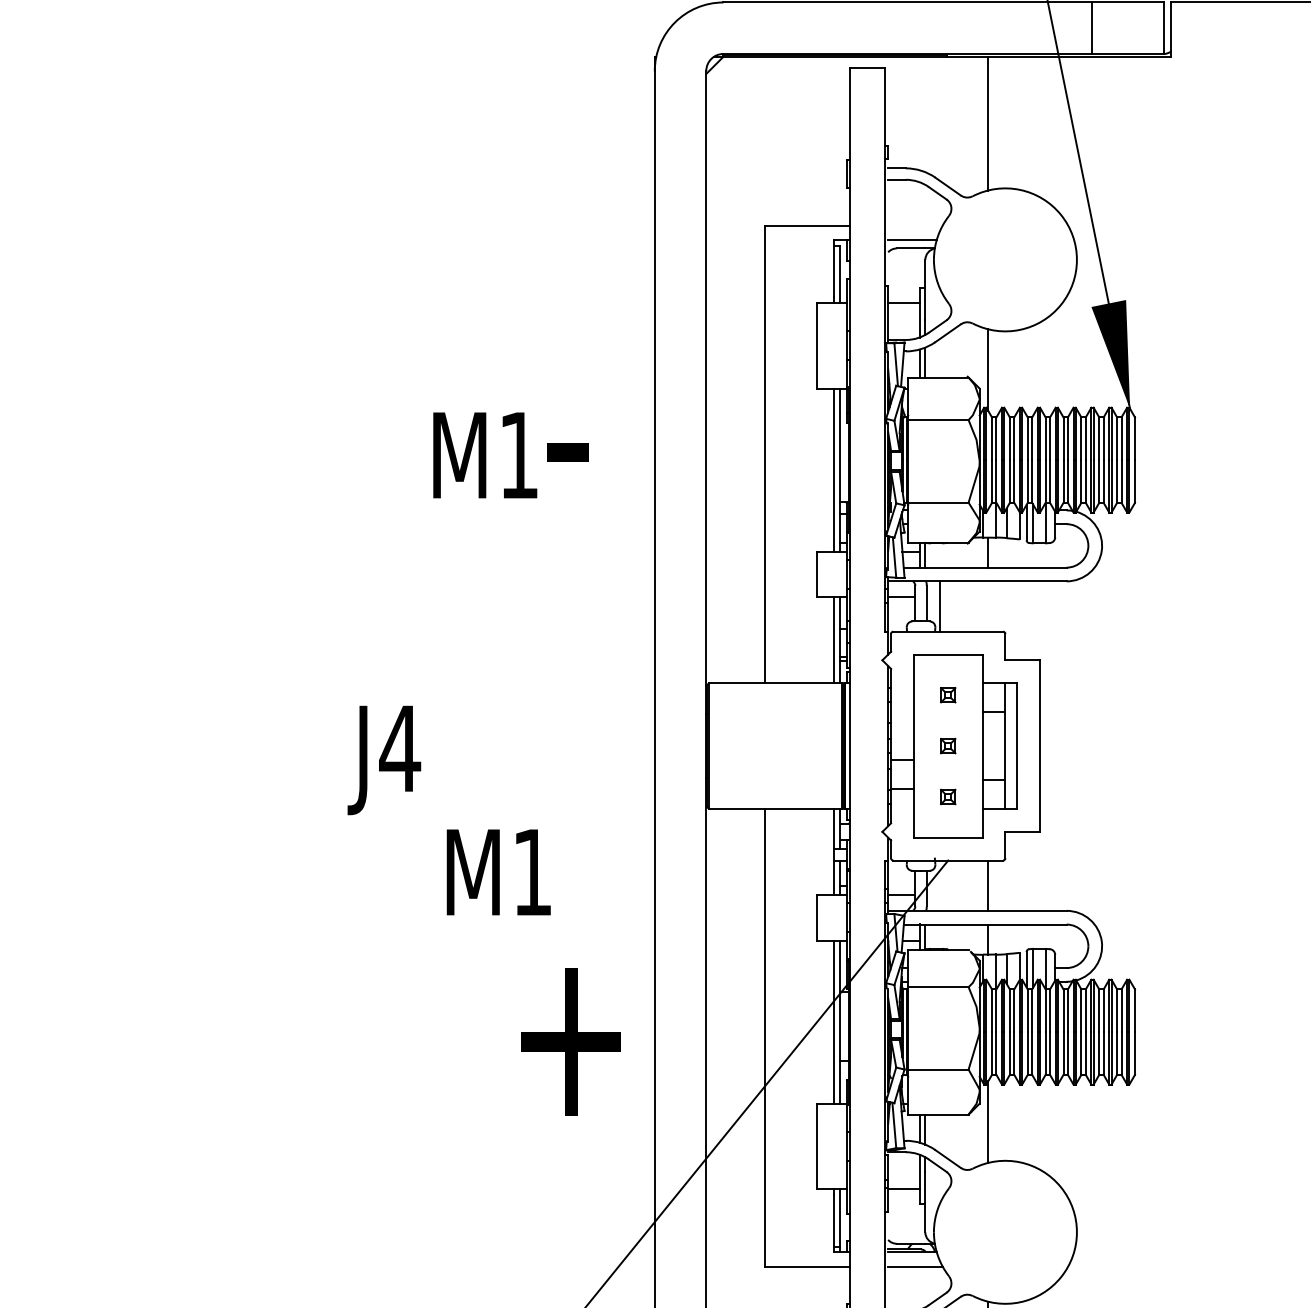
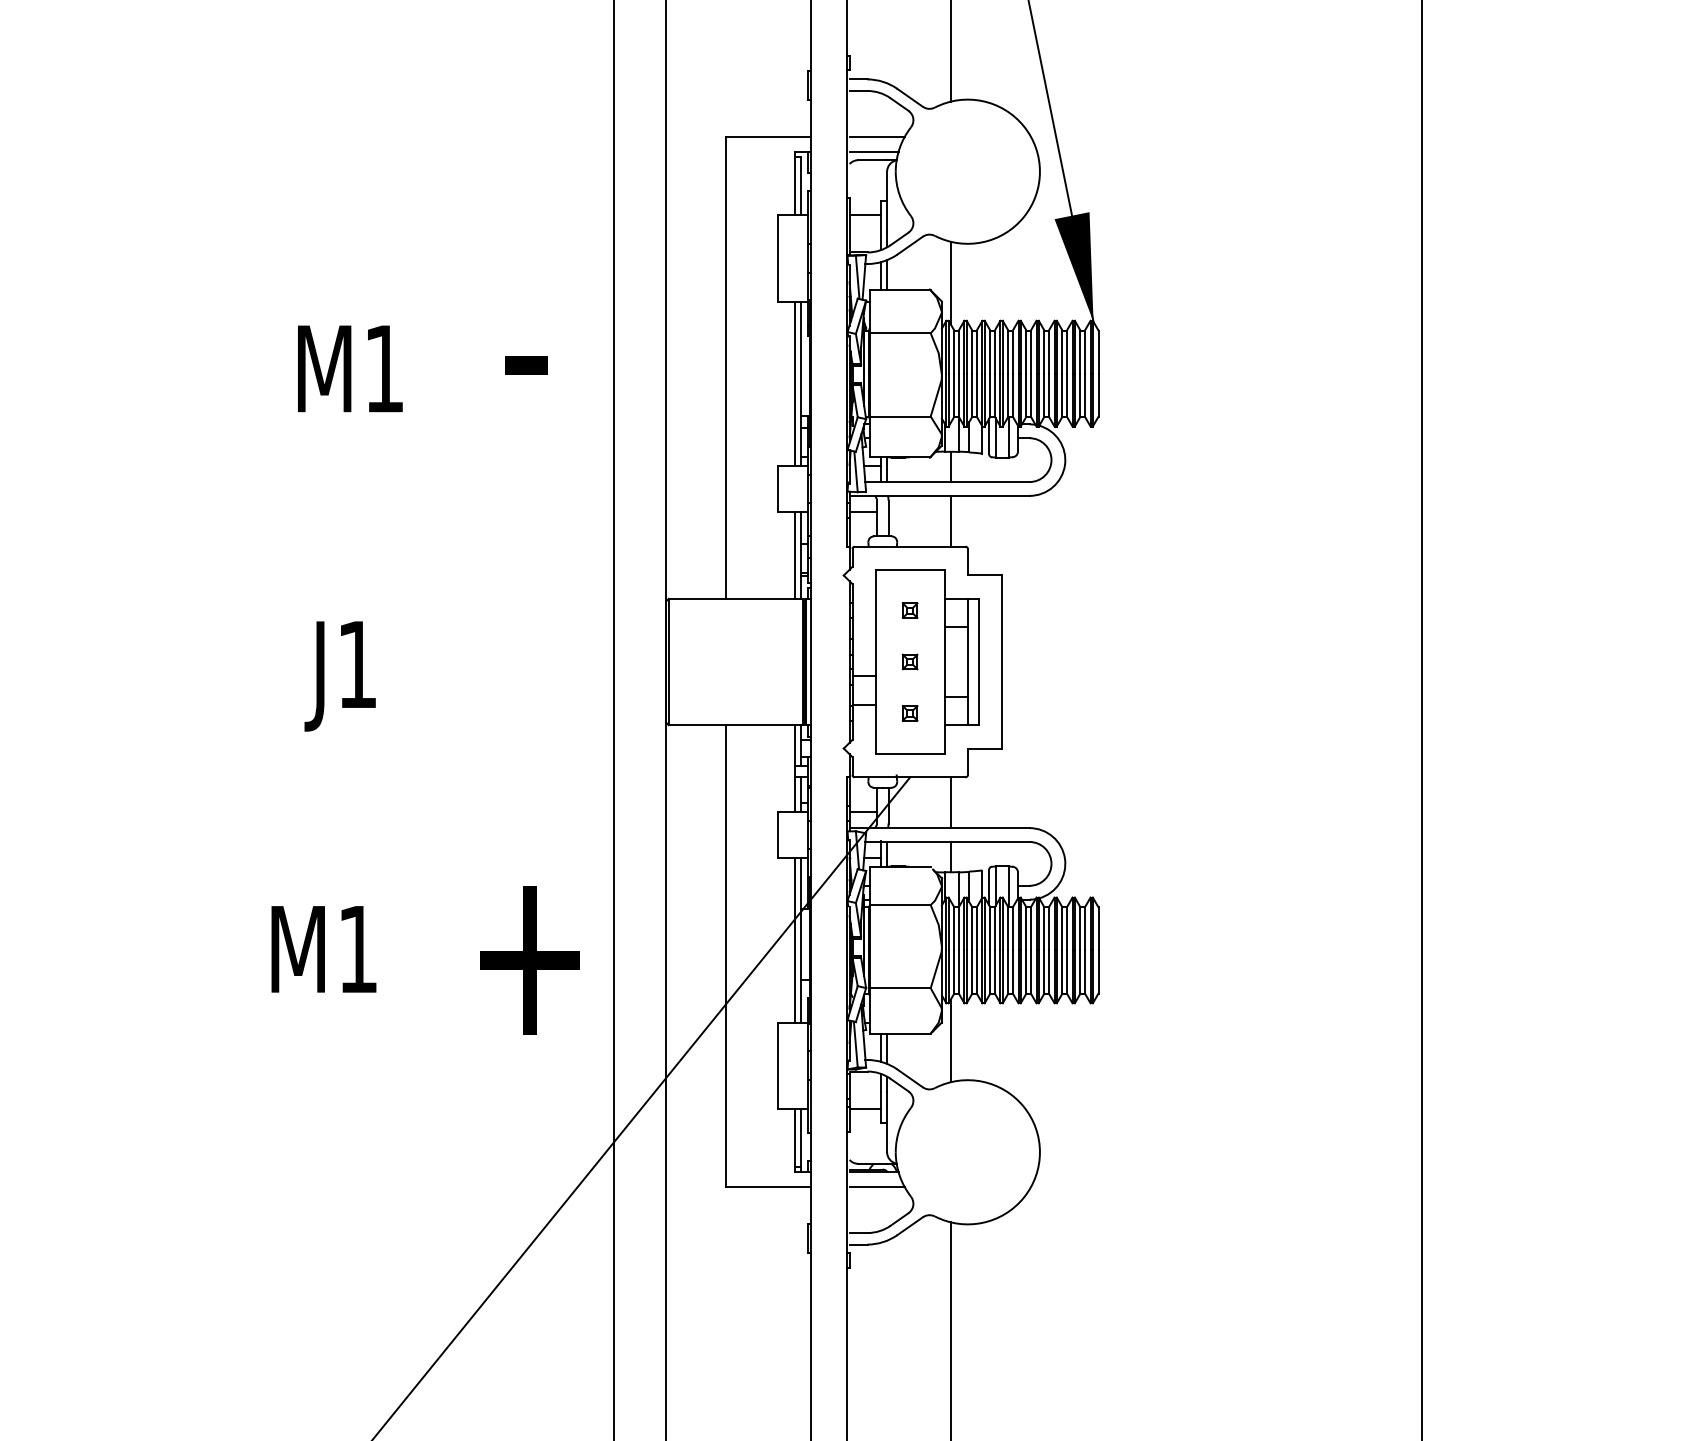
line: (914, 225) -> (876, 137), added
text: (485, 455) -> (350, 368), moved
line: (939, 605) -> (950, 520), moved
text: (400, 748) -> (357, 664), J4 -> J1
text: (498, 872) -> (323, 949), moved

